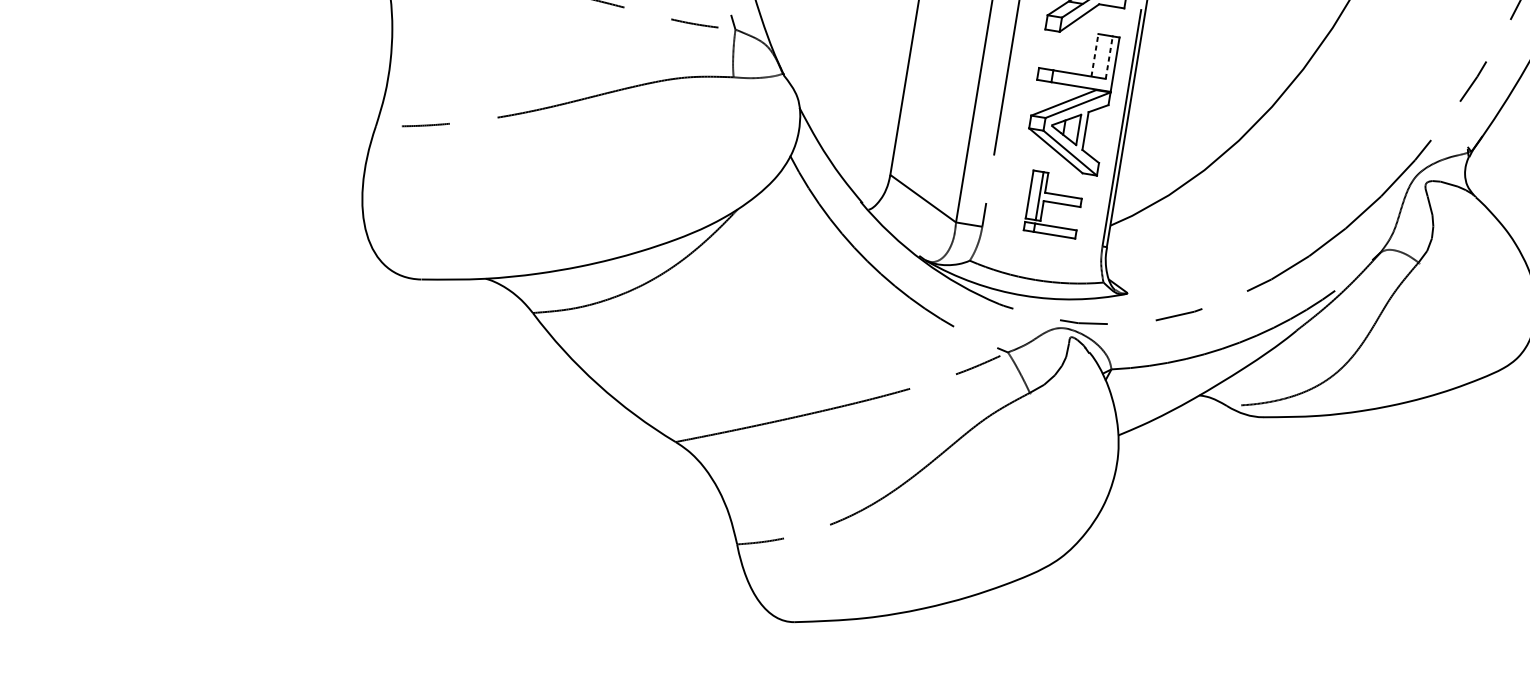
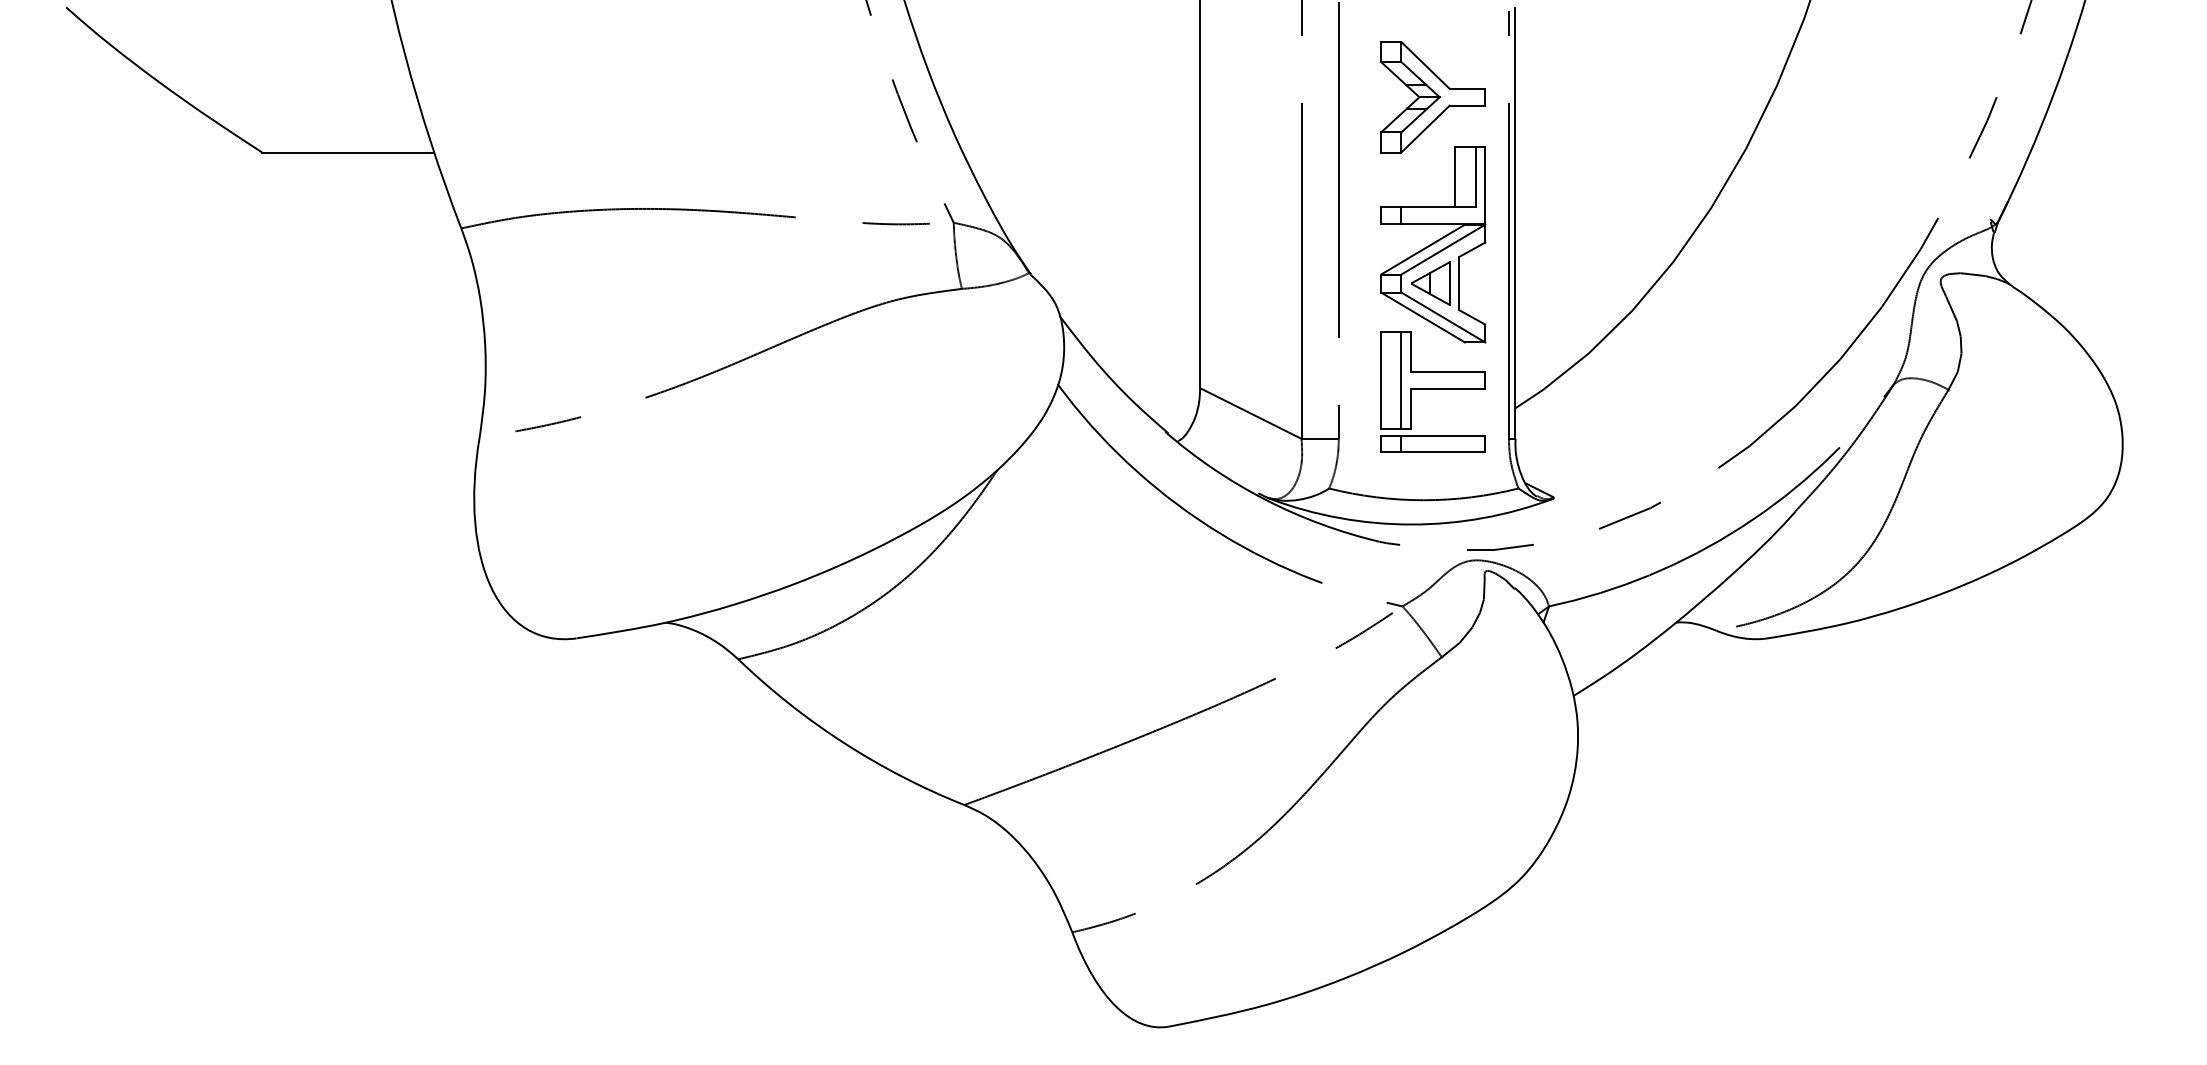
line: (1095, 55) -> (1455, 176), dashed -> solid
line: (1109, 57) -> (1475, 176), dashed -> solid
part: (1054, 204) -> (1432, 391), size x1.43

